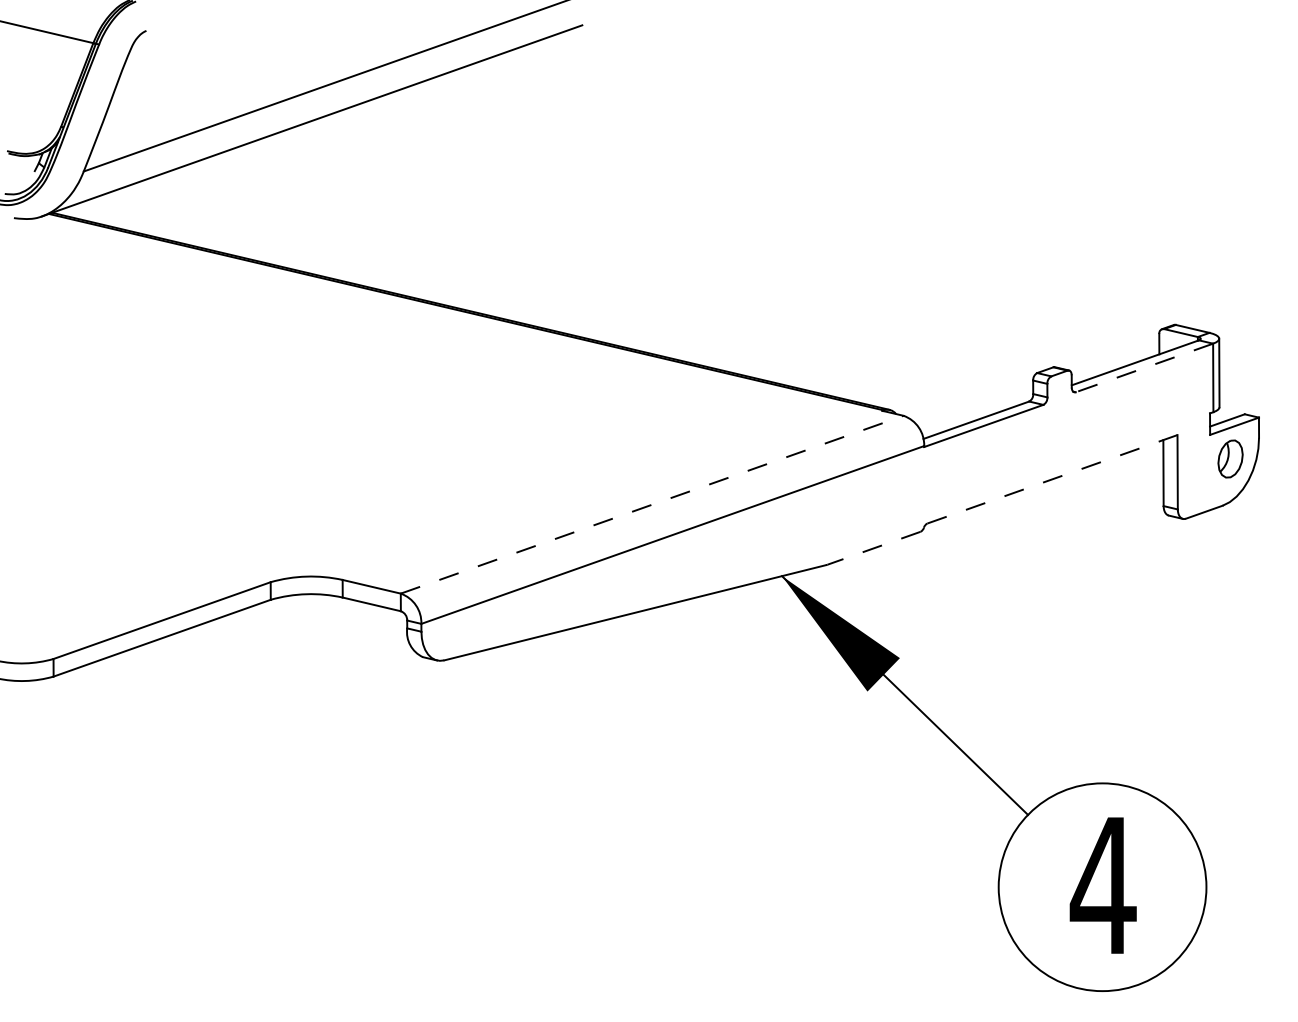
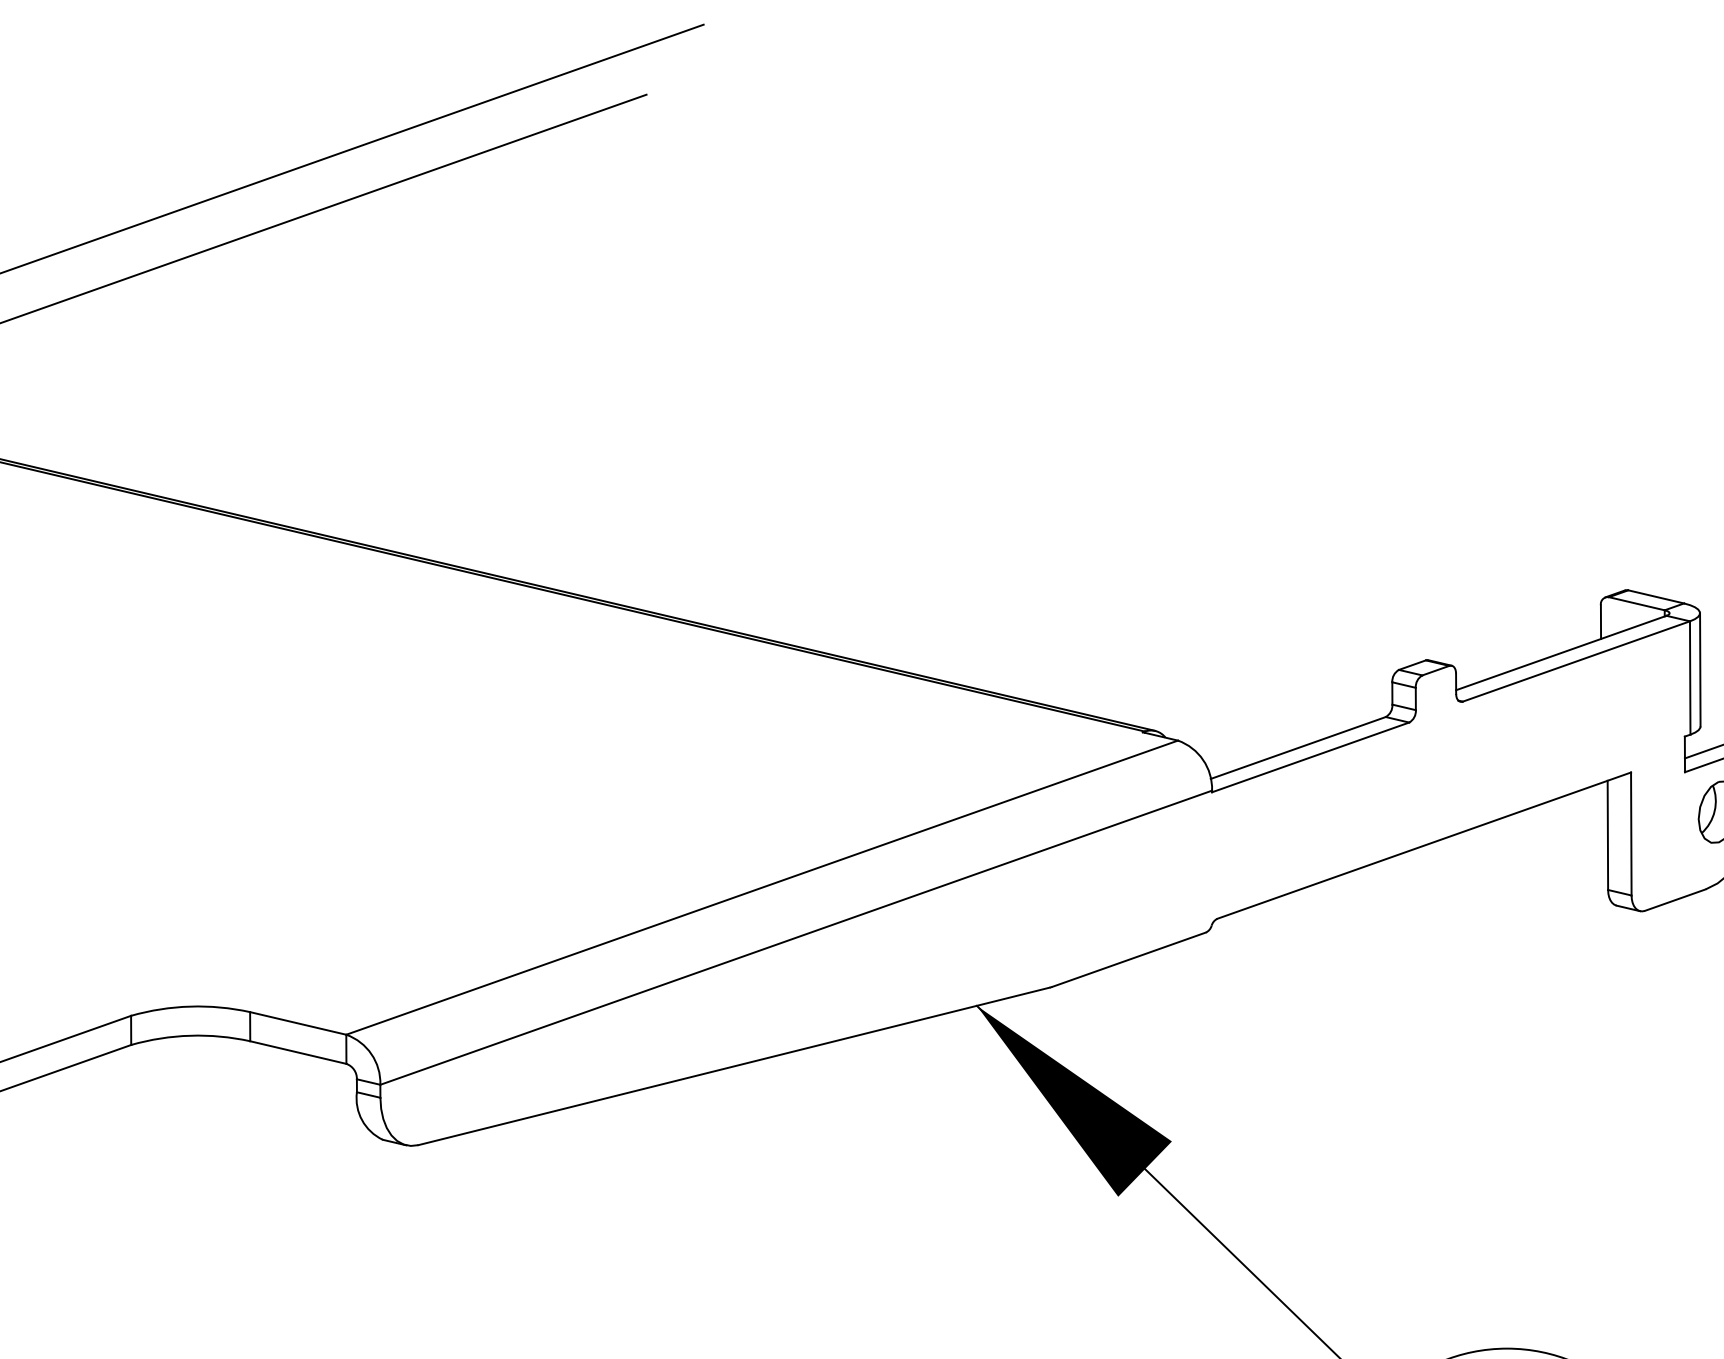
line: (1144, 367) -> (1576, 660), dashed -> solid
line: (1052, 479) -> (1424, 845), dashed -> solid
line: (652, 504) -> (762, 887), dashed -> solid
line: (873, 548) -> (1128, 960), dashed -> solid

